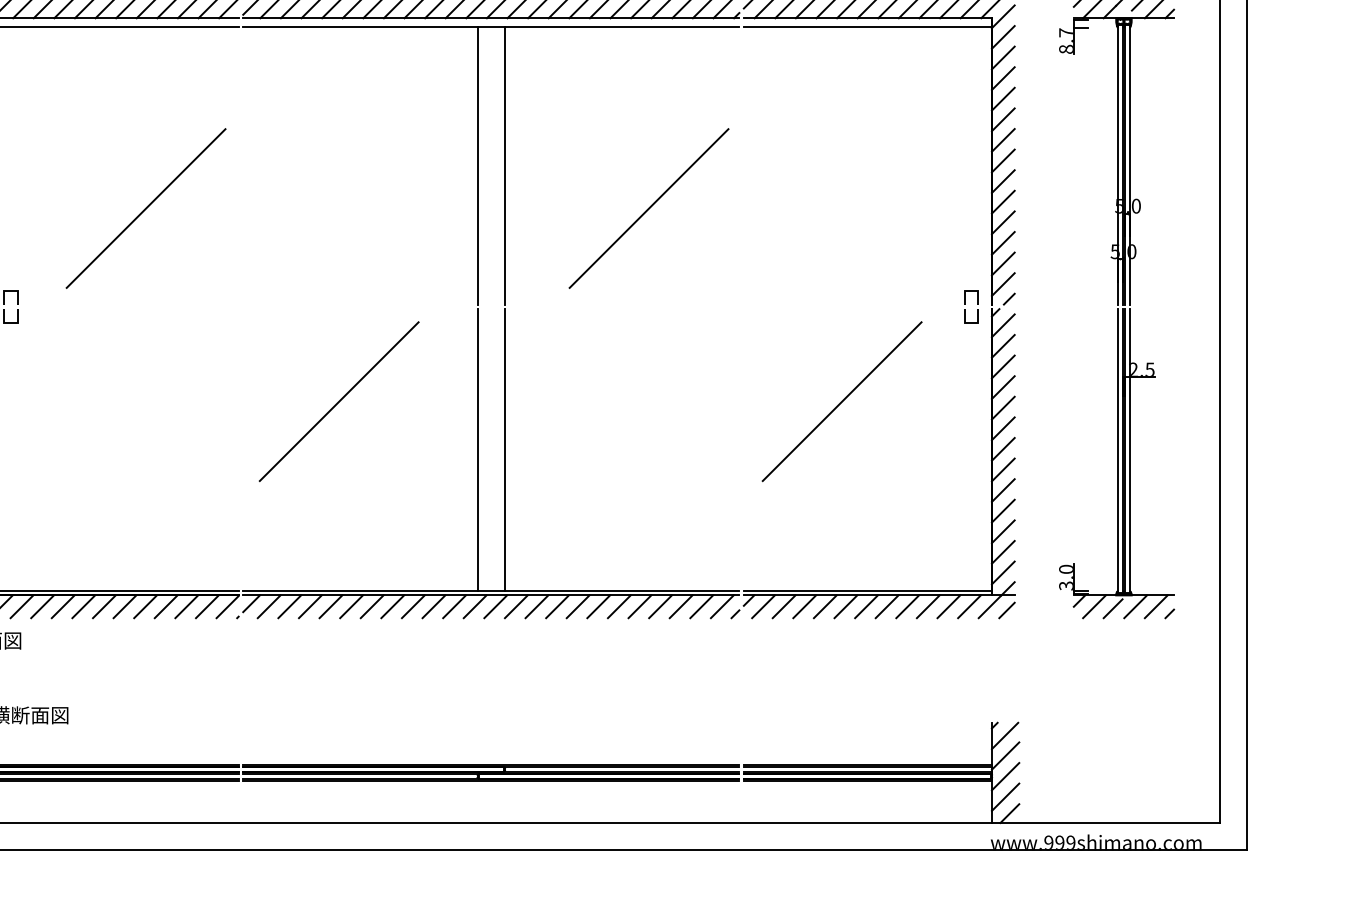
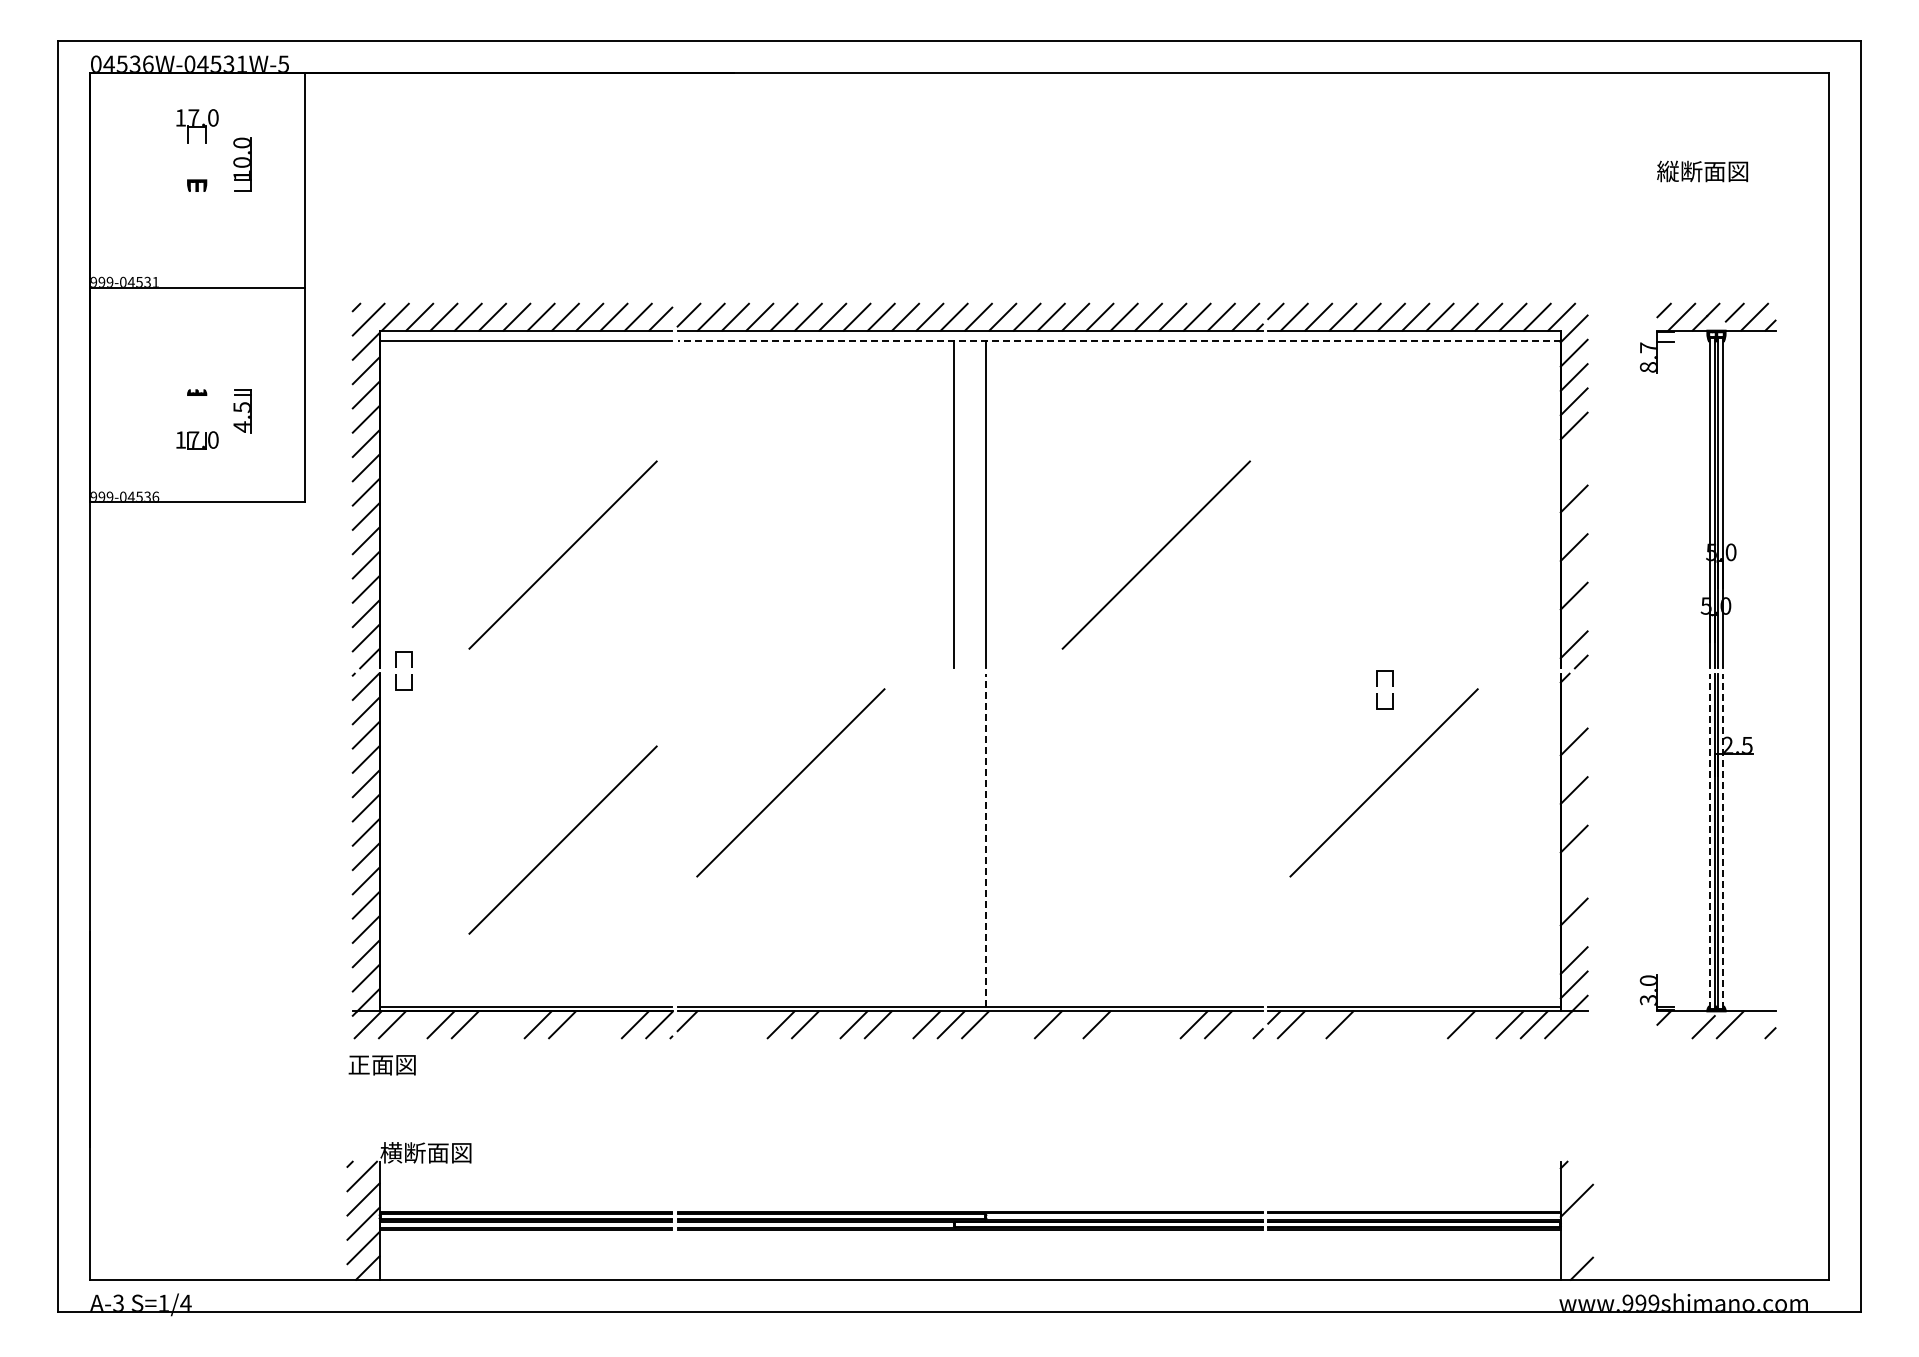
line: (491, 27) -> (970, 341), solid -> dashed
line: (867, 27) -> (1413, 341), solid -> dashed
line: (1002, 119) -> (1573, 450), removed
line: (1002, 140) -> (1573, 474), removed
line: (1002, 180) -> (1573, 522), removed
line: (1002, 222) -> (1573, 571), removed
line: (1002, 264) -> (1573, 620), removed
part: (965, 303) -> (1377, 686), moved
line: (1002, 325) -> (1573, 692), removed
line: (1002, 346) -> (1573, 717), removed
line: (1002, 386) -> (1573, 765), removed
line: (1002, 428) -> (1573, 814), removed
line: (145, 449) -> (562, 839), added
line: (477, 449) -> (954, 839), removed
line: (505, 449) -> (986, 839), solid -> dashed
line: (1118, 451) -> (1709, 841), solid -> dashed
line: (1129, 451) -> (1723, 841), solid -> dashed
line: (1002, 470) -> (1573, 863), removed
line: (1002, 490) -> (1573, 887), removed
line: (1002, 531) -> (1573, 935), removed
line: (21, 606) -> (416, 1024), removed
line: (83, 606) -> (489, 1024), removed
line: (104, 606) -> (513, 1024), removed
line: (165, 606) -> (586, 1024), removed
line: (186, 606) -> (610, 1024), removed
line: (268, 606) -> (707, 1024), removed
line: (289, 606) -> (732, 1024), removed
line: (310, 606) -> (756, 1024), removed
line: (371, 606) -> (829, 1024), removed
line: (433, 606) -> (902, 1024), removed
line: (516, 606) -> (999, 1024), removed
line: (536, 606) -> (1023, 1024), removed
line: (577, 606) -> (1072, 1024), removed
line: (618, 606) -> (1120, 1024), removed
line: (639, 606) -> (1145, 1024), removed
line: (660, 606) -> (1169, 1024), removed
line: (722, 606) -> (1242, 1024), removed
line: (783, 606) -> (1315, 1024), removed
line: (824, 606) -> (1363, 1024), removed
line: (845, 606) -> (1388, 1024), removed
line: (866, 606) -> (1412, 1024), removed
line: (886, 606) -> (1436, 1024), removed
line: (928, 606) -> (1485, 1024), removed
line: (1094, 606) -> (1681, 1024), removed
line: (1156, 606) -> (1754, 1024), removed
line: (1006, 610) -> (1578, 1029), removed
line: (1004, 735) -> (1575, 1176), removed
line: (1005, 776) -> (1576, 1225), removed
line: (1005, 797) -> (1576, 1249), removed

